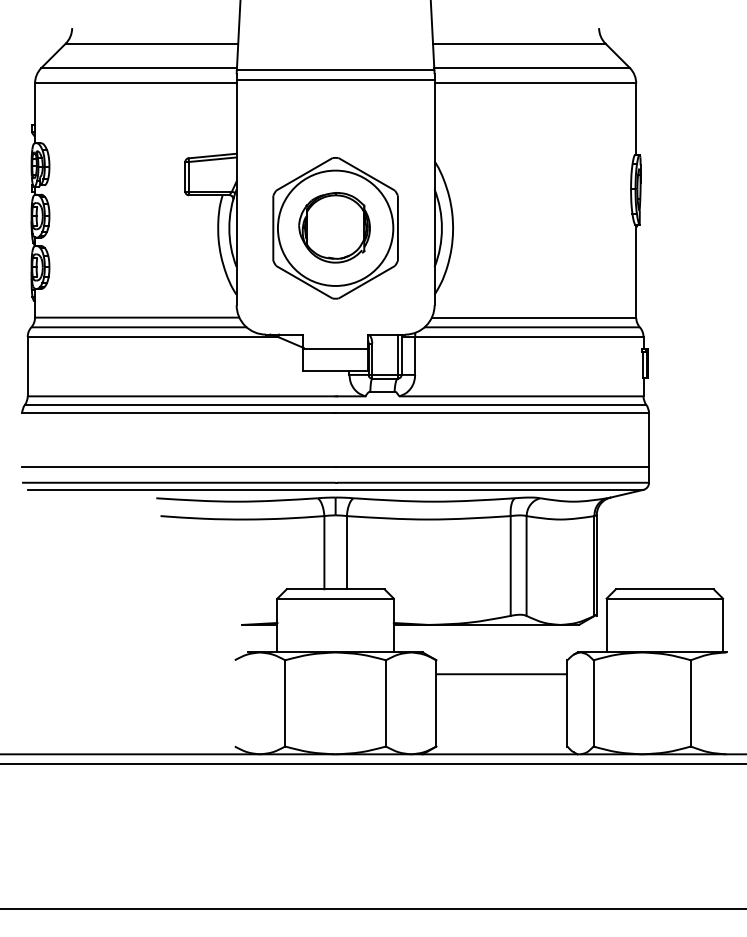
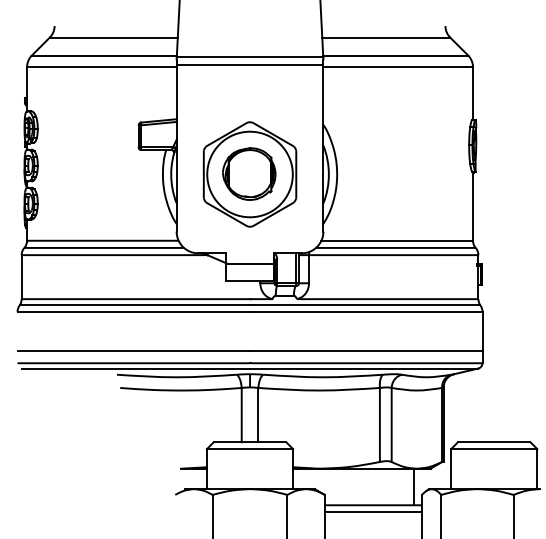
line: (556, 649) -> (413, 486), added
line: (501, 683) -> (373, 512), added

